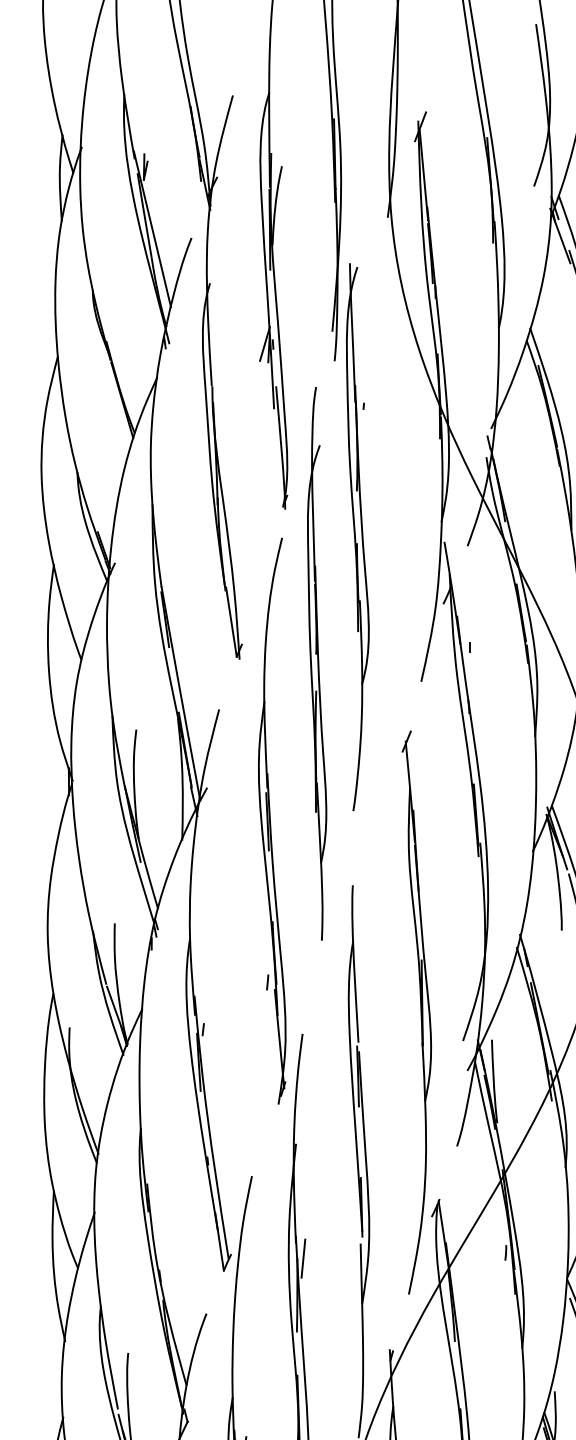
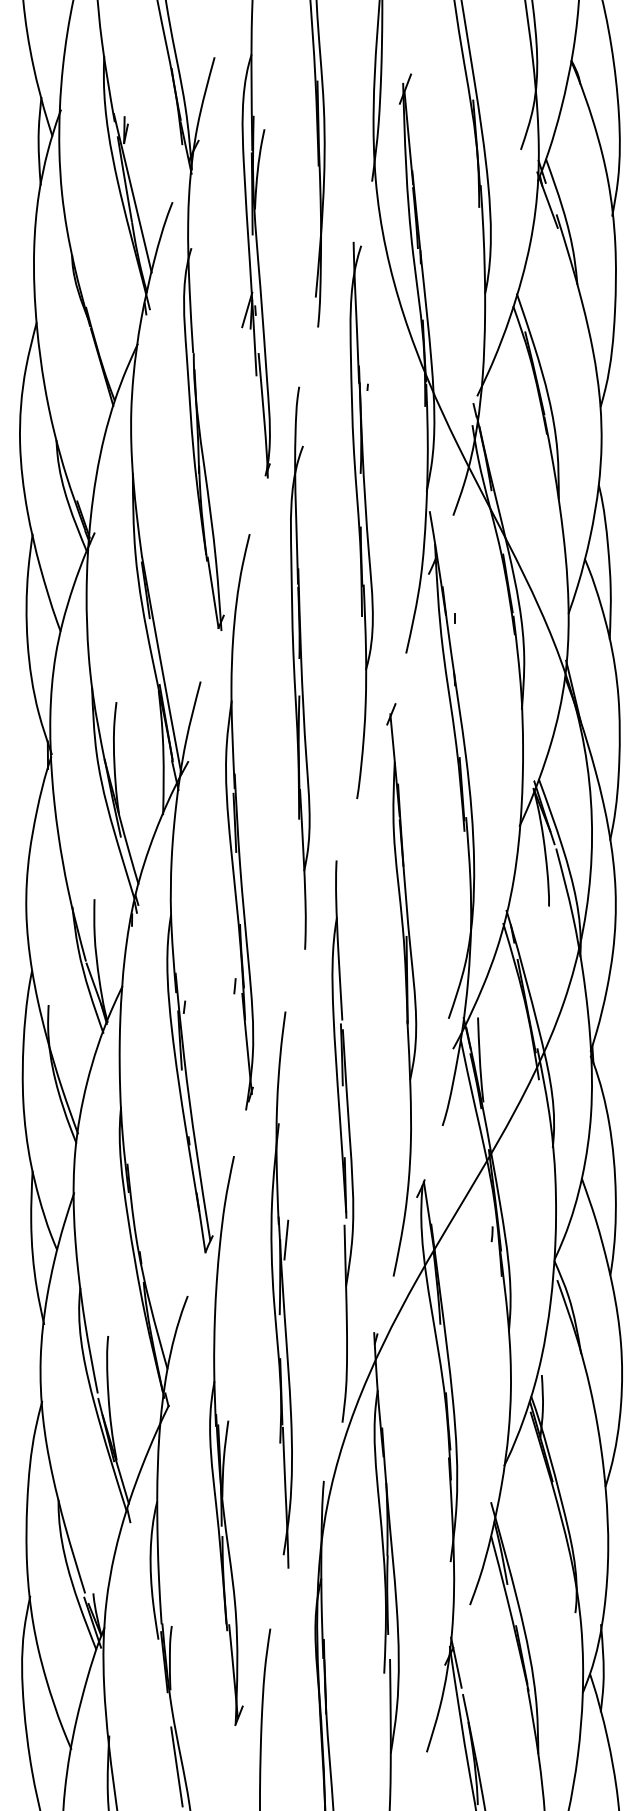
part: (357, 537) -> (361, 520), moved
part: (317, 663) -> (300, 667), moved
part: (272, 821) -> (239, 822), moved

